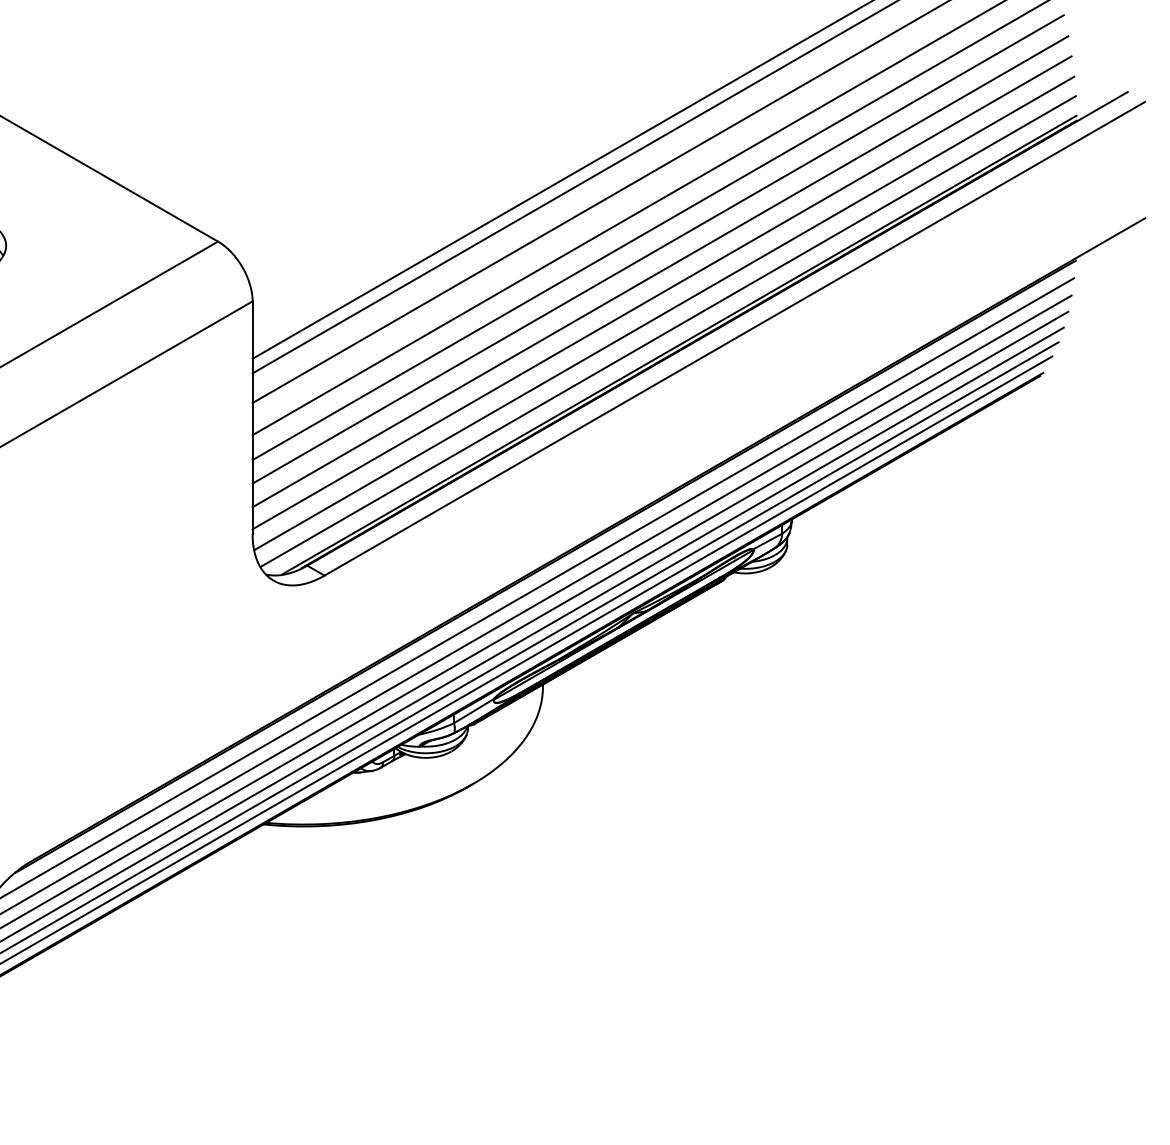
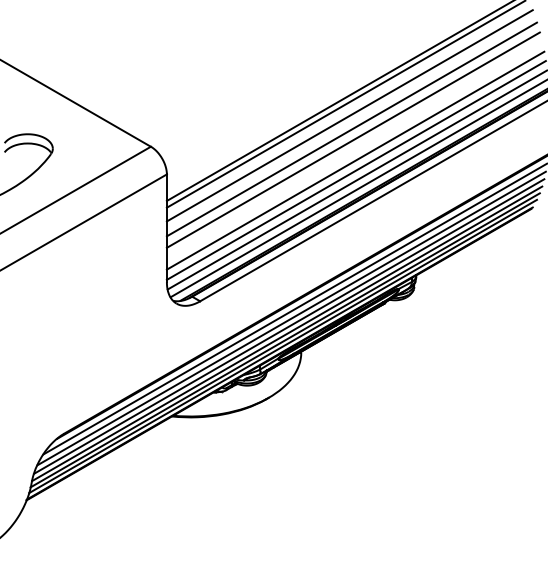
line: (658, 249) -> (354, 150), removed

